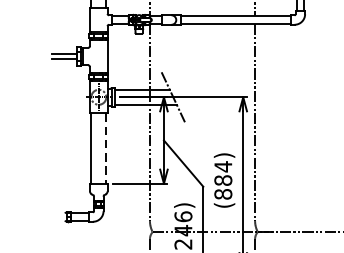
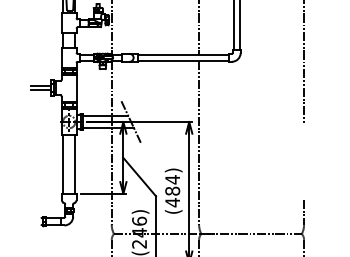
line: (106, 149) -> (75, 165), dashed -> solid
text: (223, 194) -> (172, 202), (884) -> (484)

